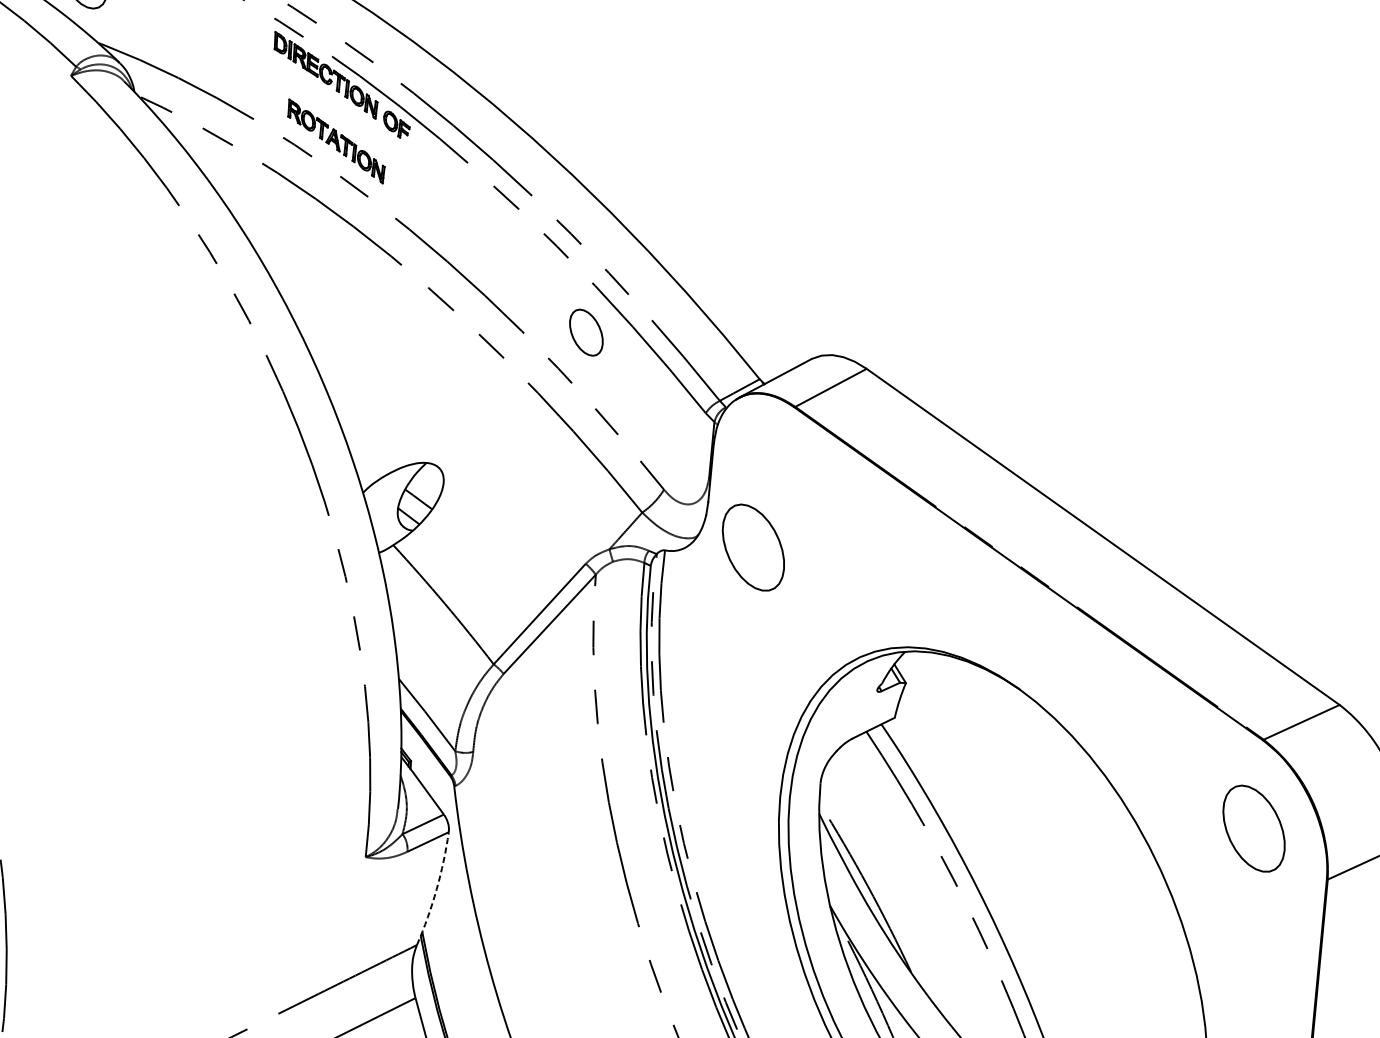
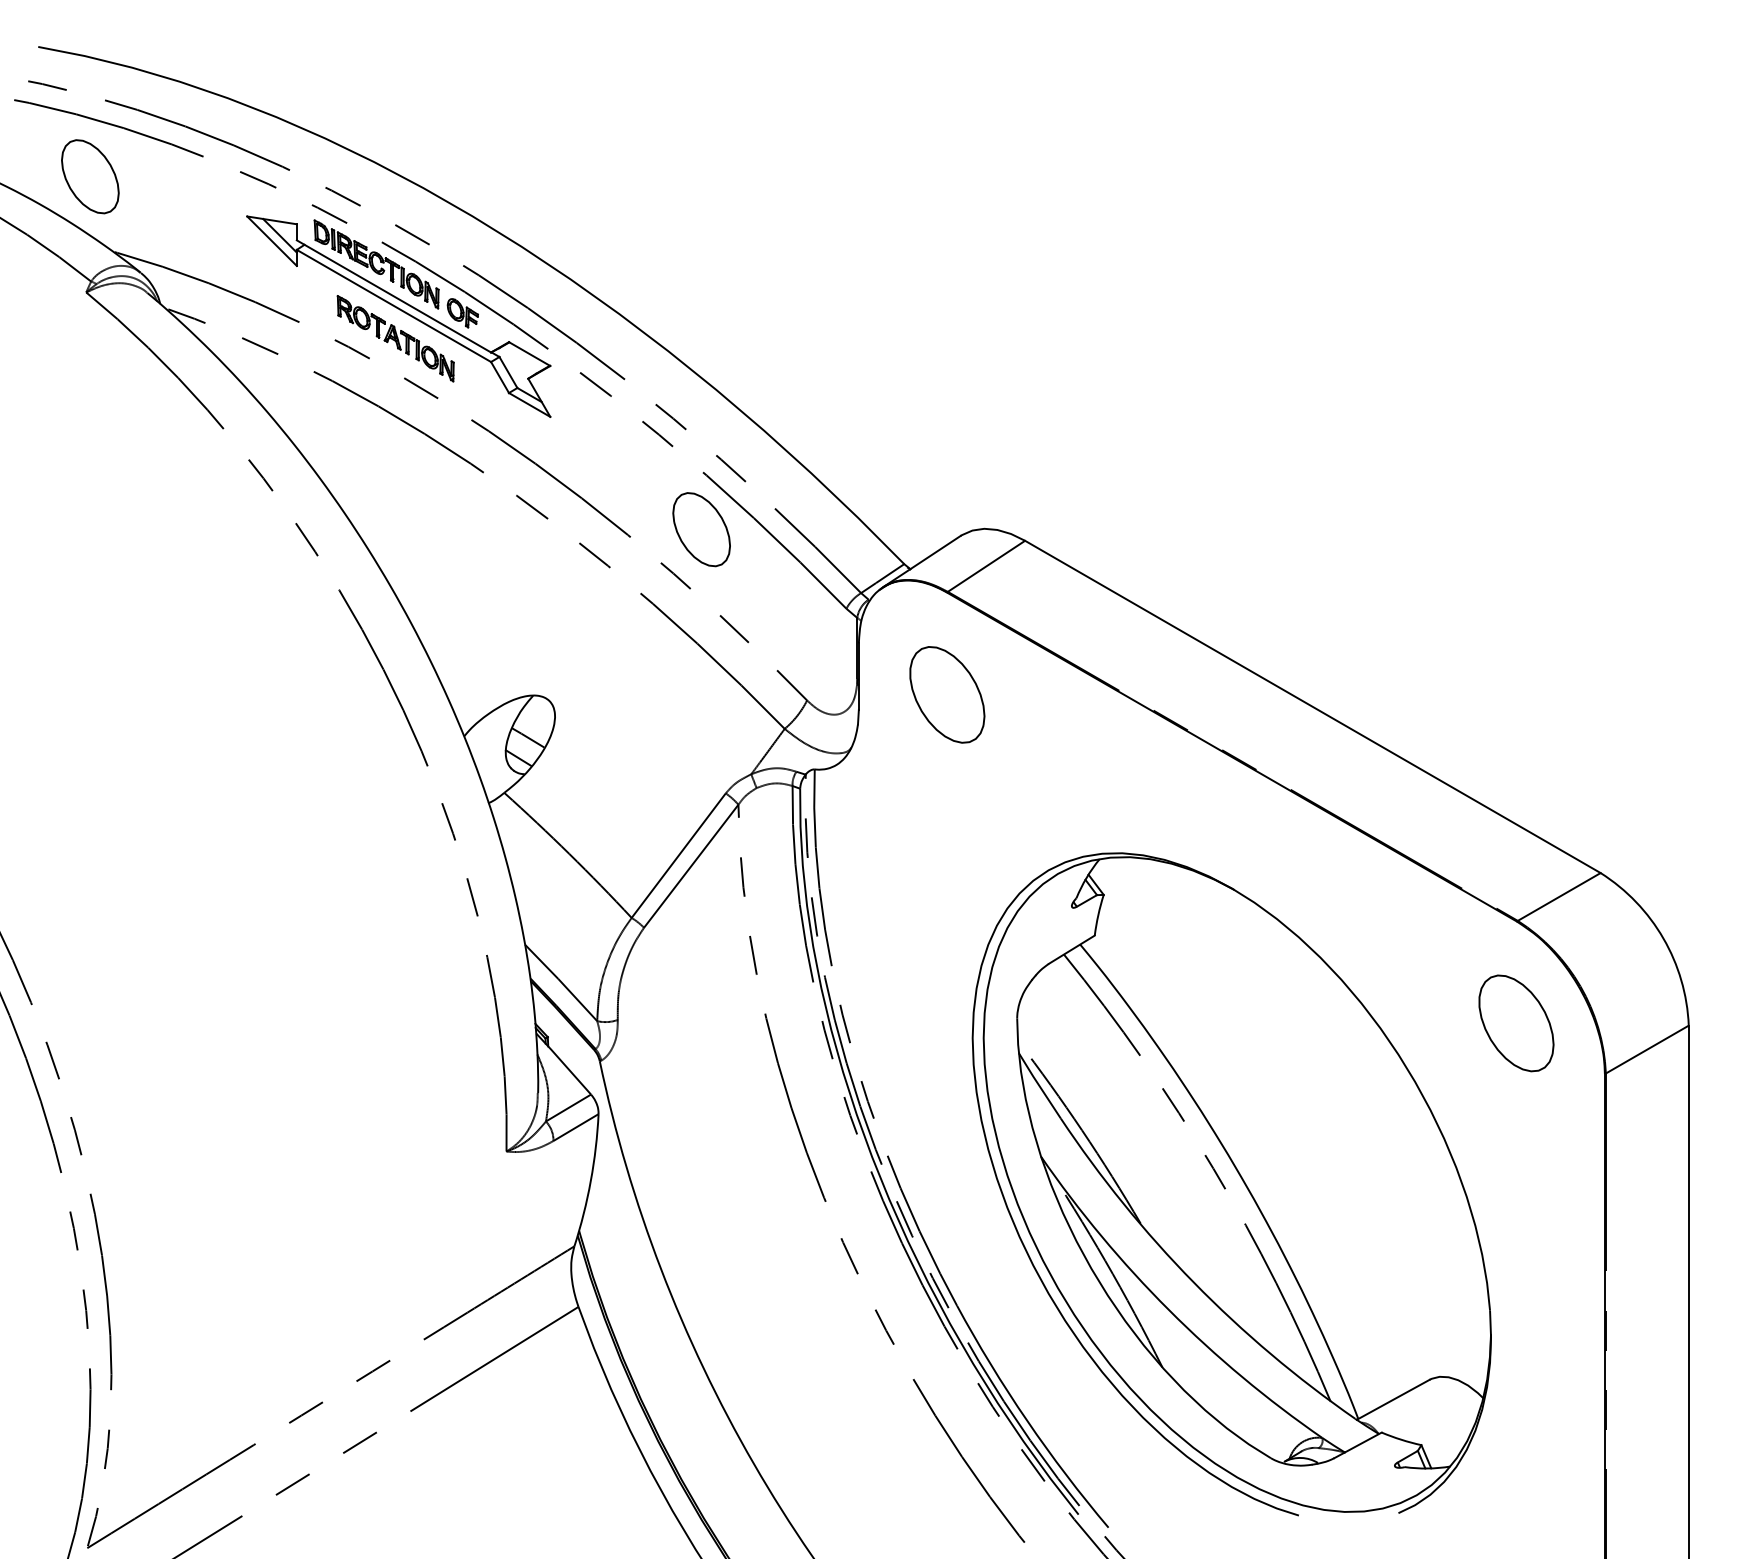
part: (340, 122) -> (398, 316), added
part: (586, 332) -> (701, 529), size x1.43
part: (753, 547) -> (947, 694), moved
arc: (436, 890) -> (590, 1181), dashed -> solid

